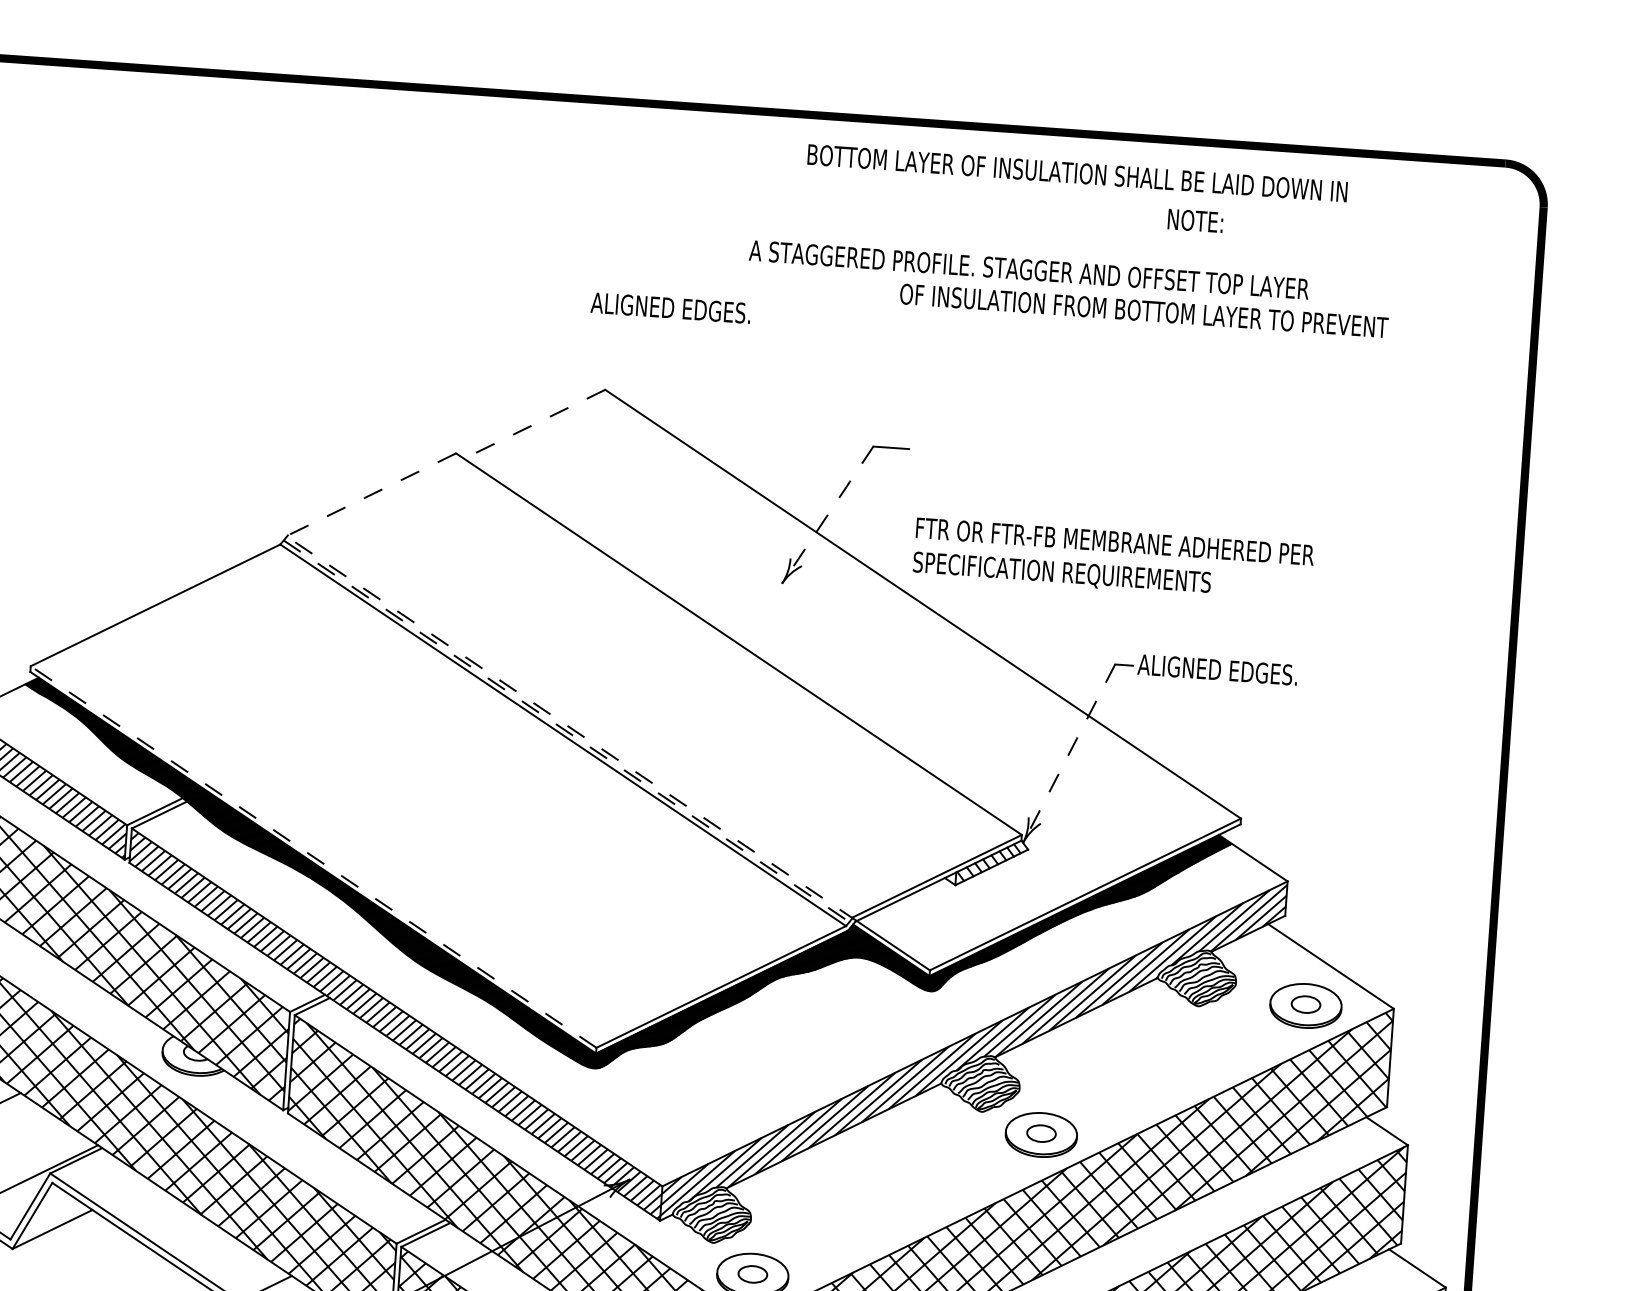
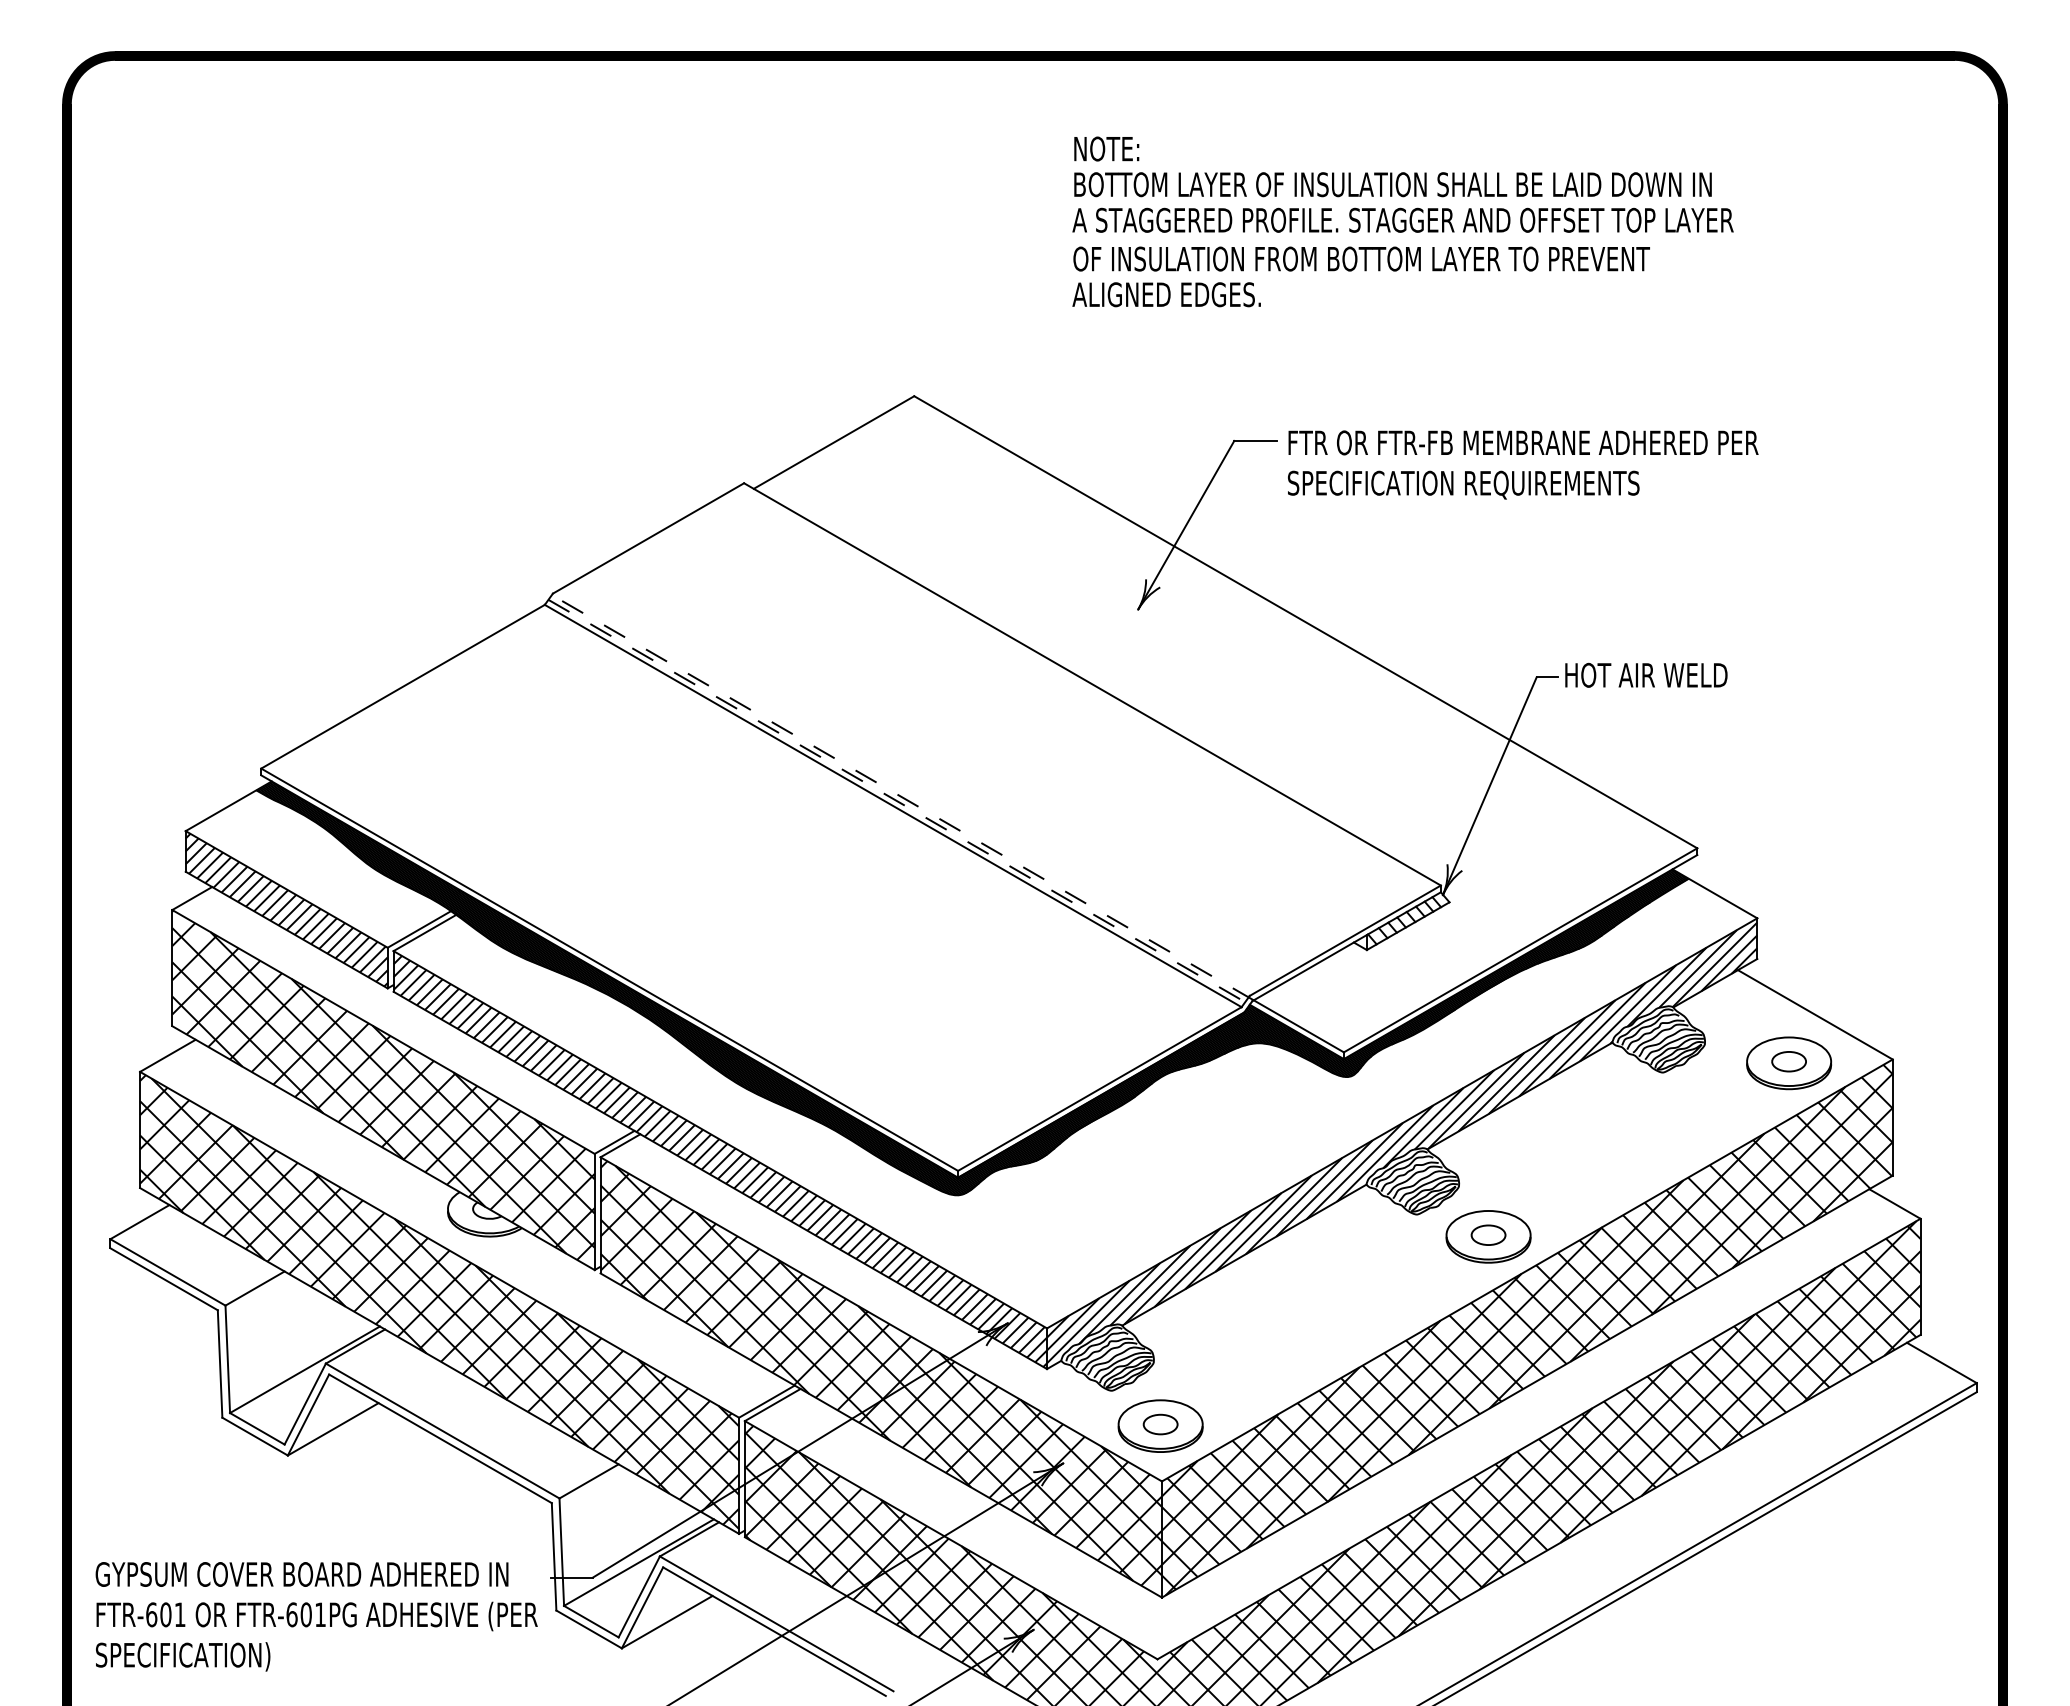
text: (1077, 173) -> (1392, 184), moved
text: (1195, 220) -> (1106, 148), moved
text: (670, 307) -> (1166, 294), moved
text: (1144, 310) -> (1361, 258), moved
line: (535, 424) -> (834, 442), dashed -> solid
line: (371, 494) -> (648, 538), dashed -> solid
line: (827, 515) -> (1186, 525), dashed -> solid
text: (1113, 559) -> (1523, 464), moved
text: (1217, 669) -> (1657, 674), ALIGNED EDGES. -> HOT AIR WELD
line: (1068, 754) -> (1489, 786), dashed -> solid
line: (313, 856) -> (609, 969), dashed -> solid

